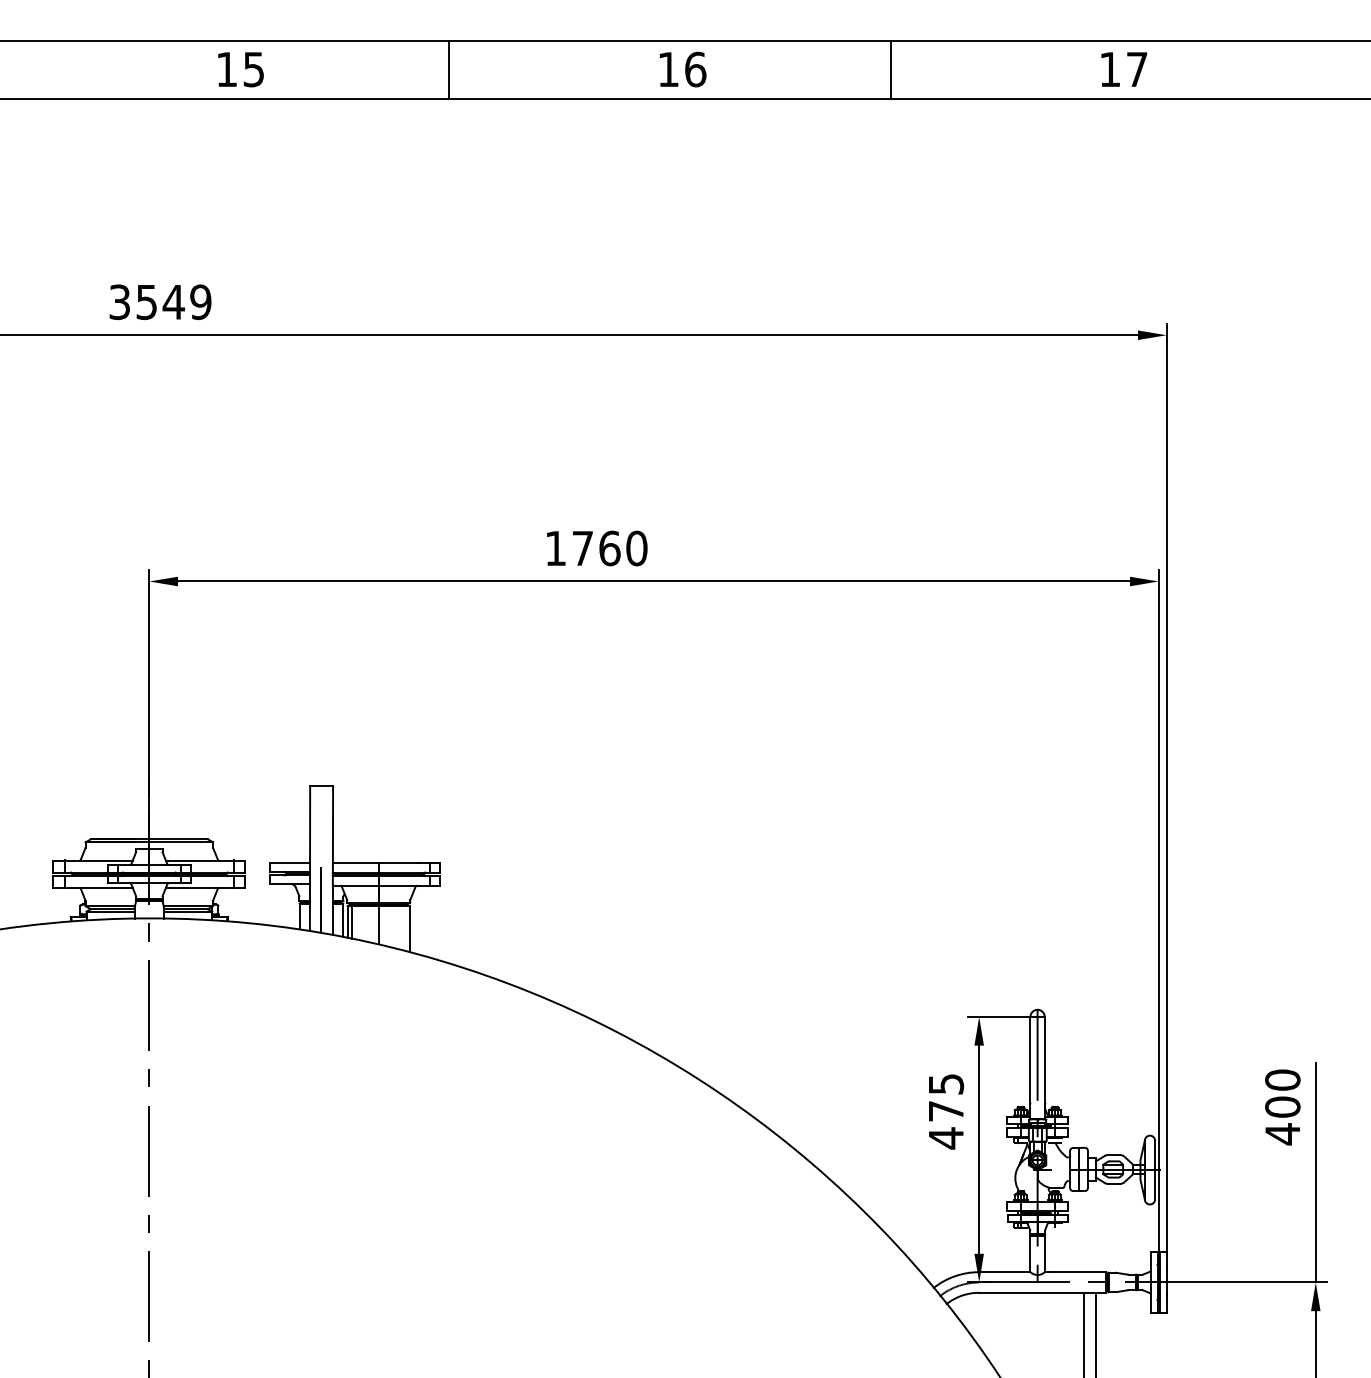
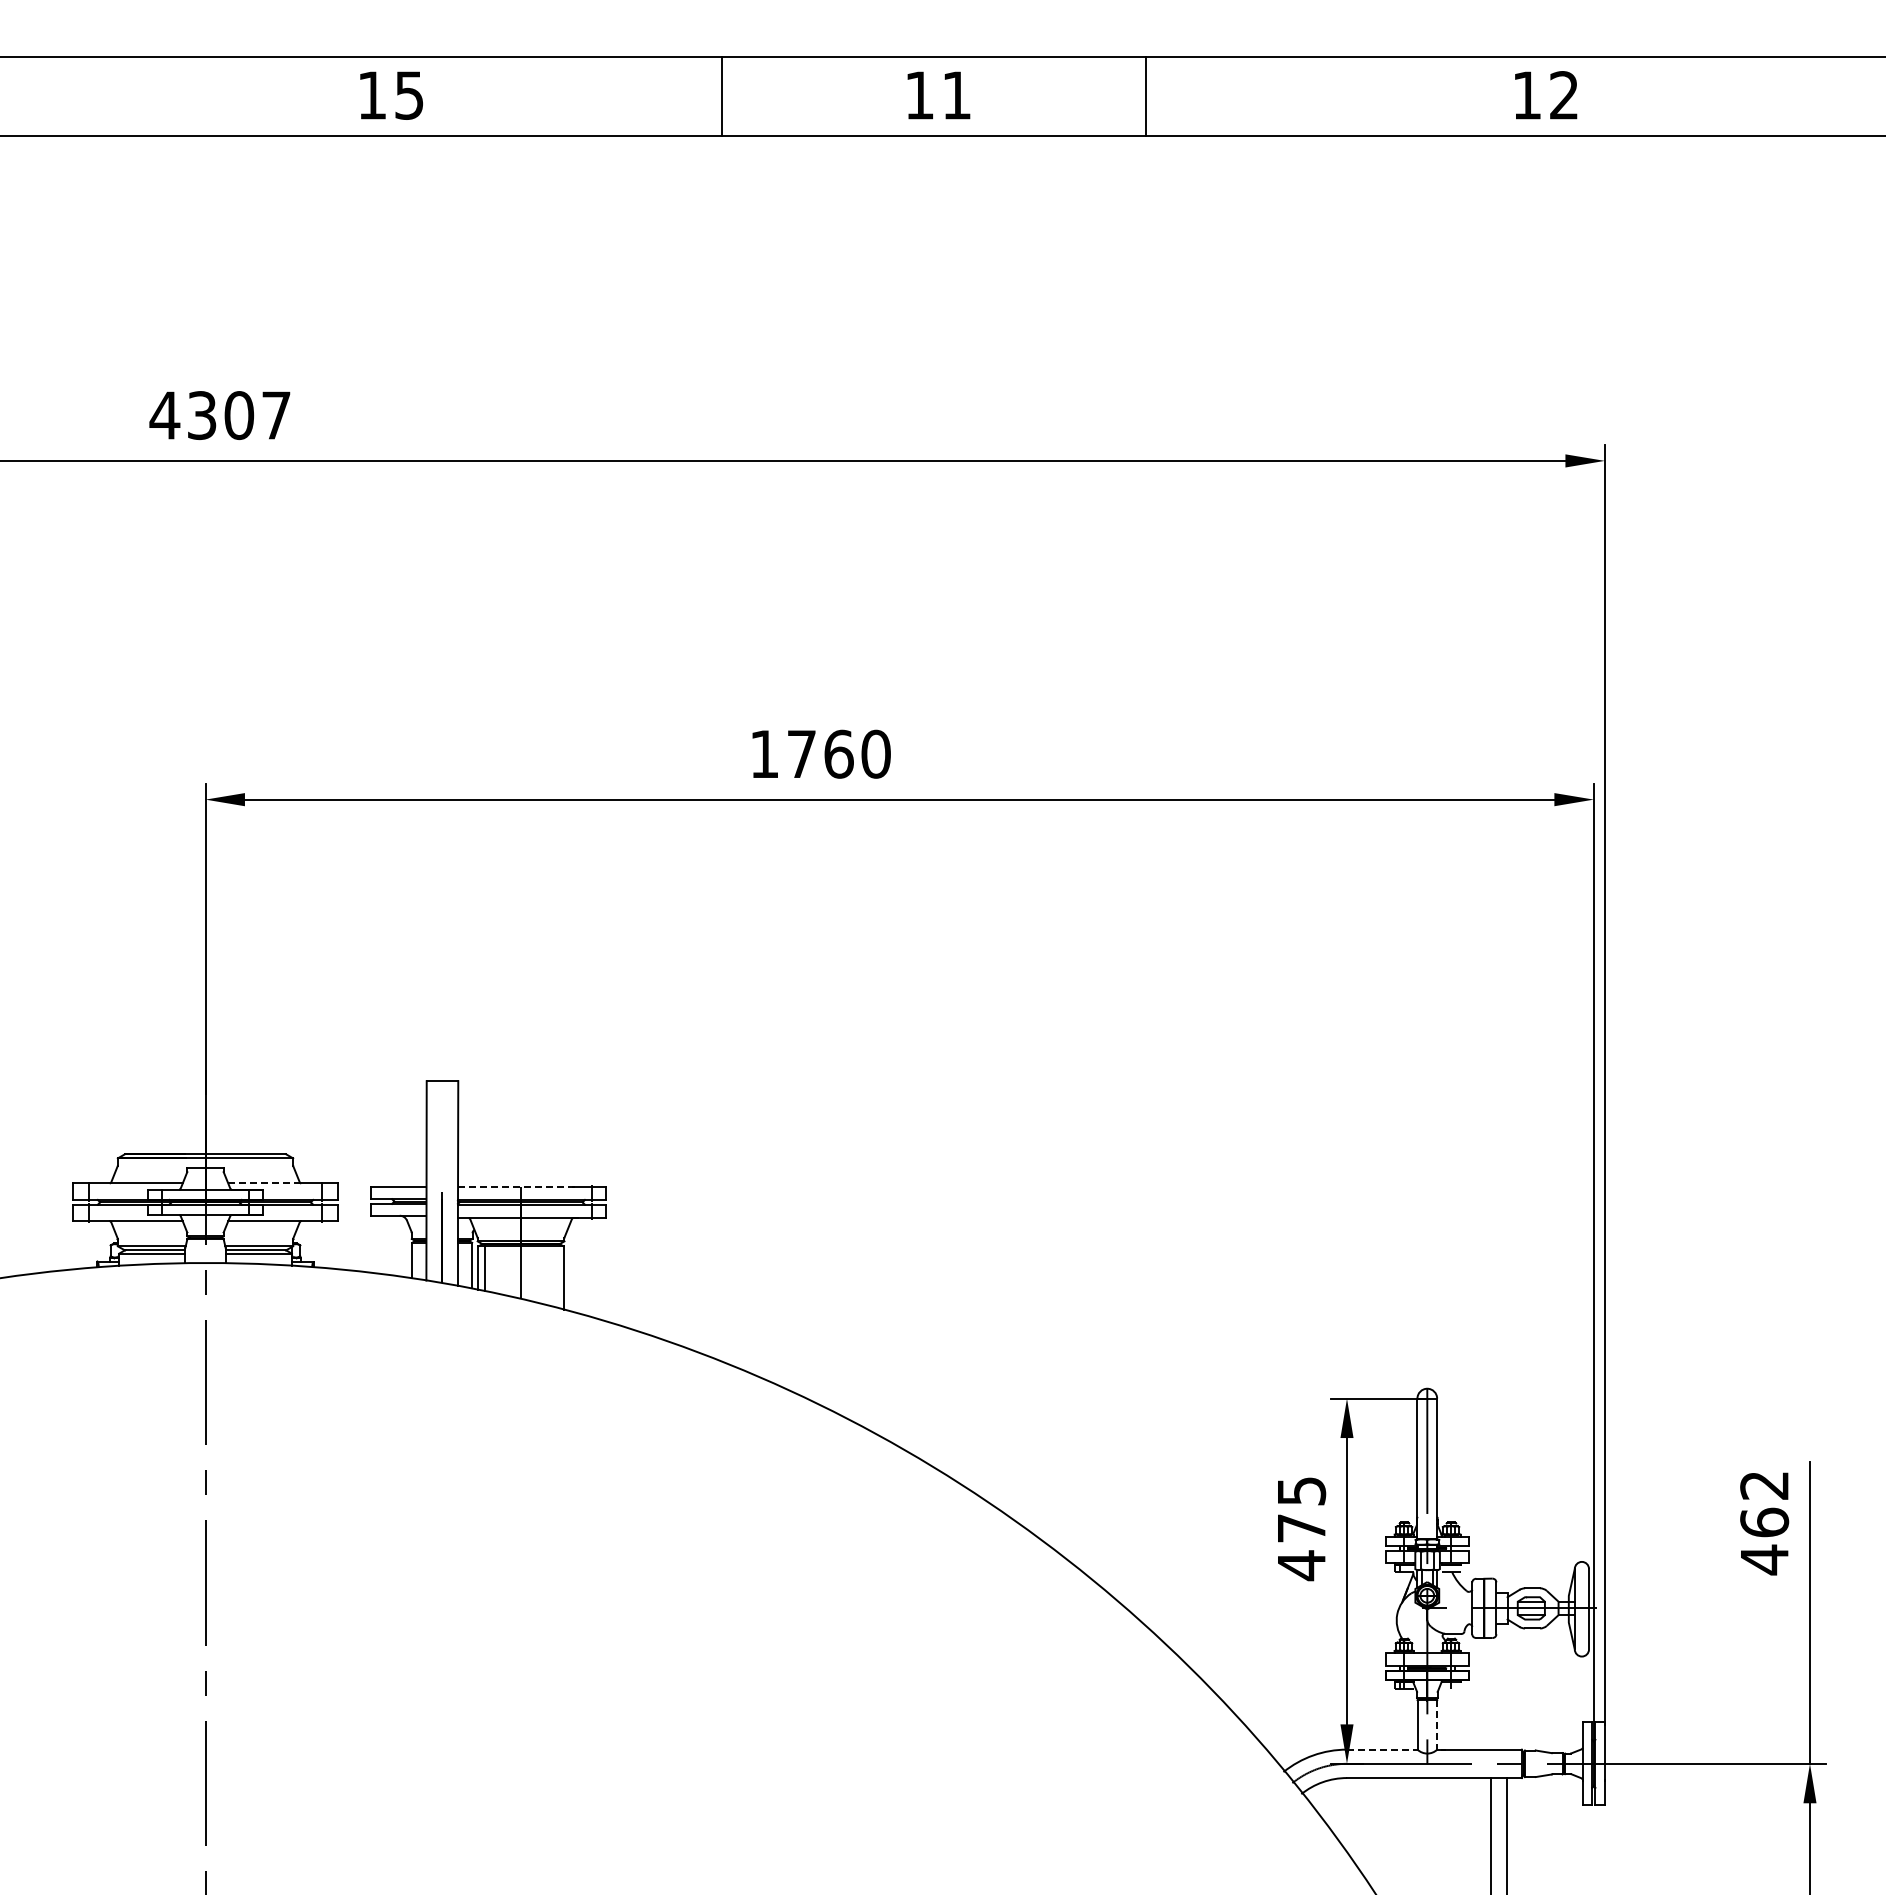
text: (240, 69) -> (391, 95), moved
line: (448, 69) -> (721, 95), moved
text: (695, 69) -> (956, 95), 16 -> 11
line: (890, 69) -> (1146, 95), moved
text: (1136, 69) -> (1563, 95), 17 -> 12
text: (159, 302) -> (219, 415), 3549 -> 4307
line: (192, 860) -> (265, 1183), solid -> dashed
line: (376, 862) -> (518, 1186), solid -> dashed
text: (1282, 1093) -> (1764, 1503), 400 -> 462
line: (1045, 1253) -> (1437, 1724), solid -> dashed
line: (1005, 1272) -> (1382, 1749), solid -> dashed

